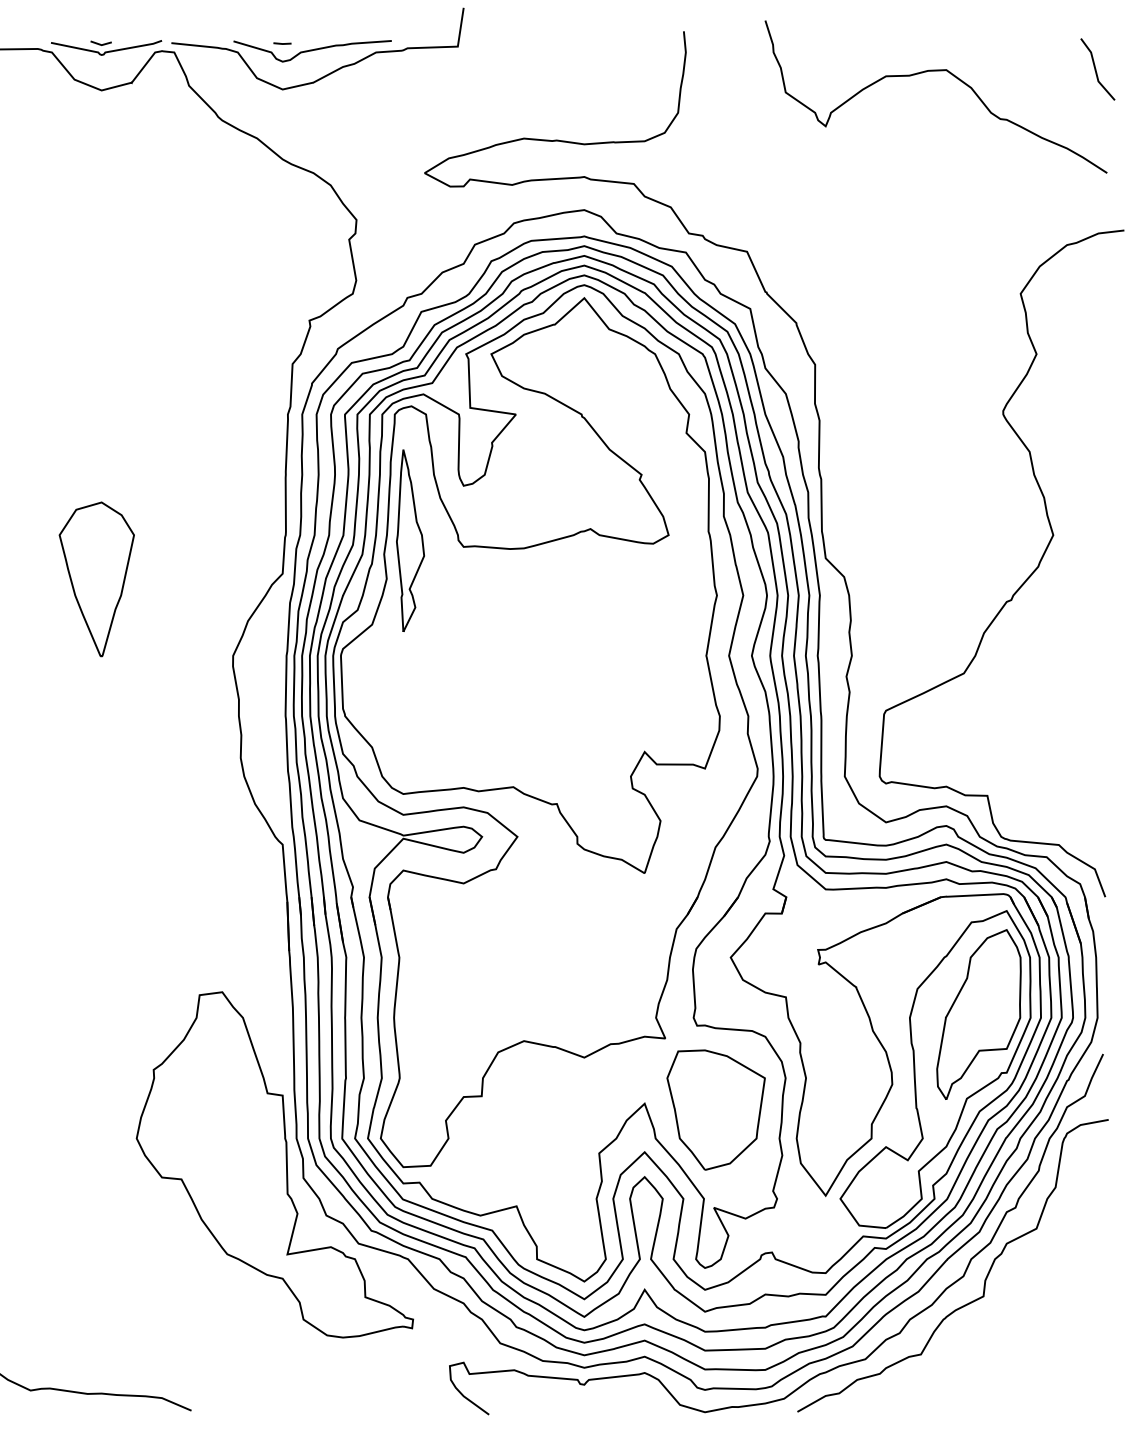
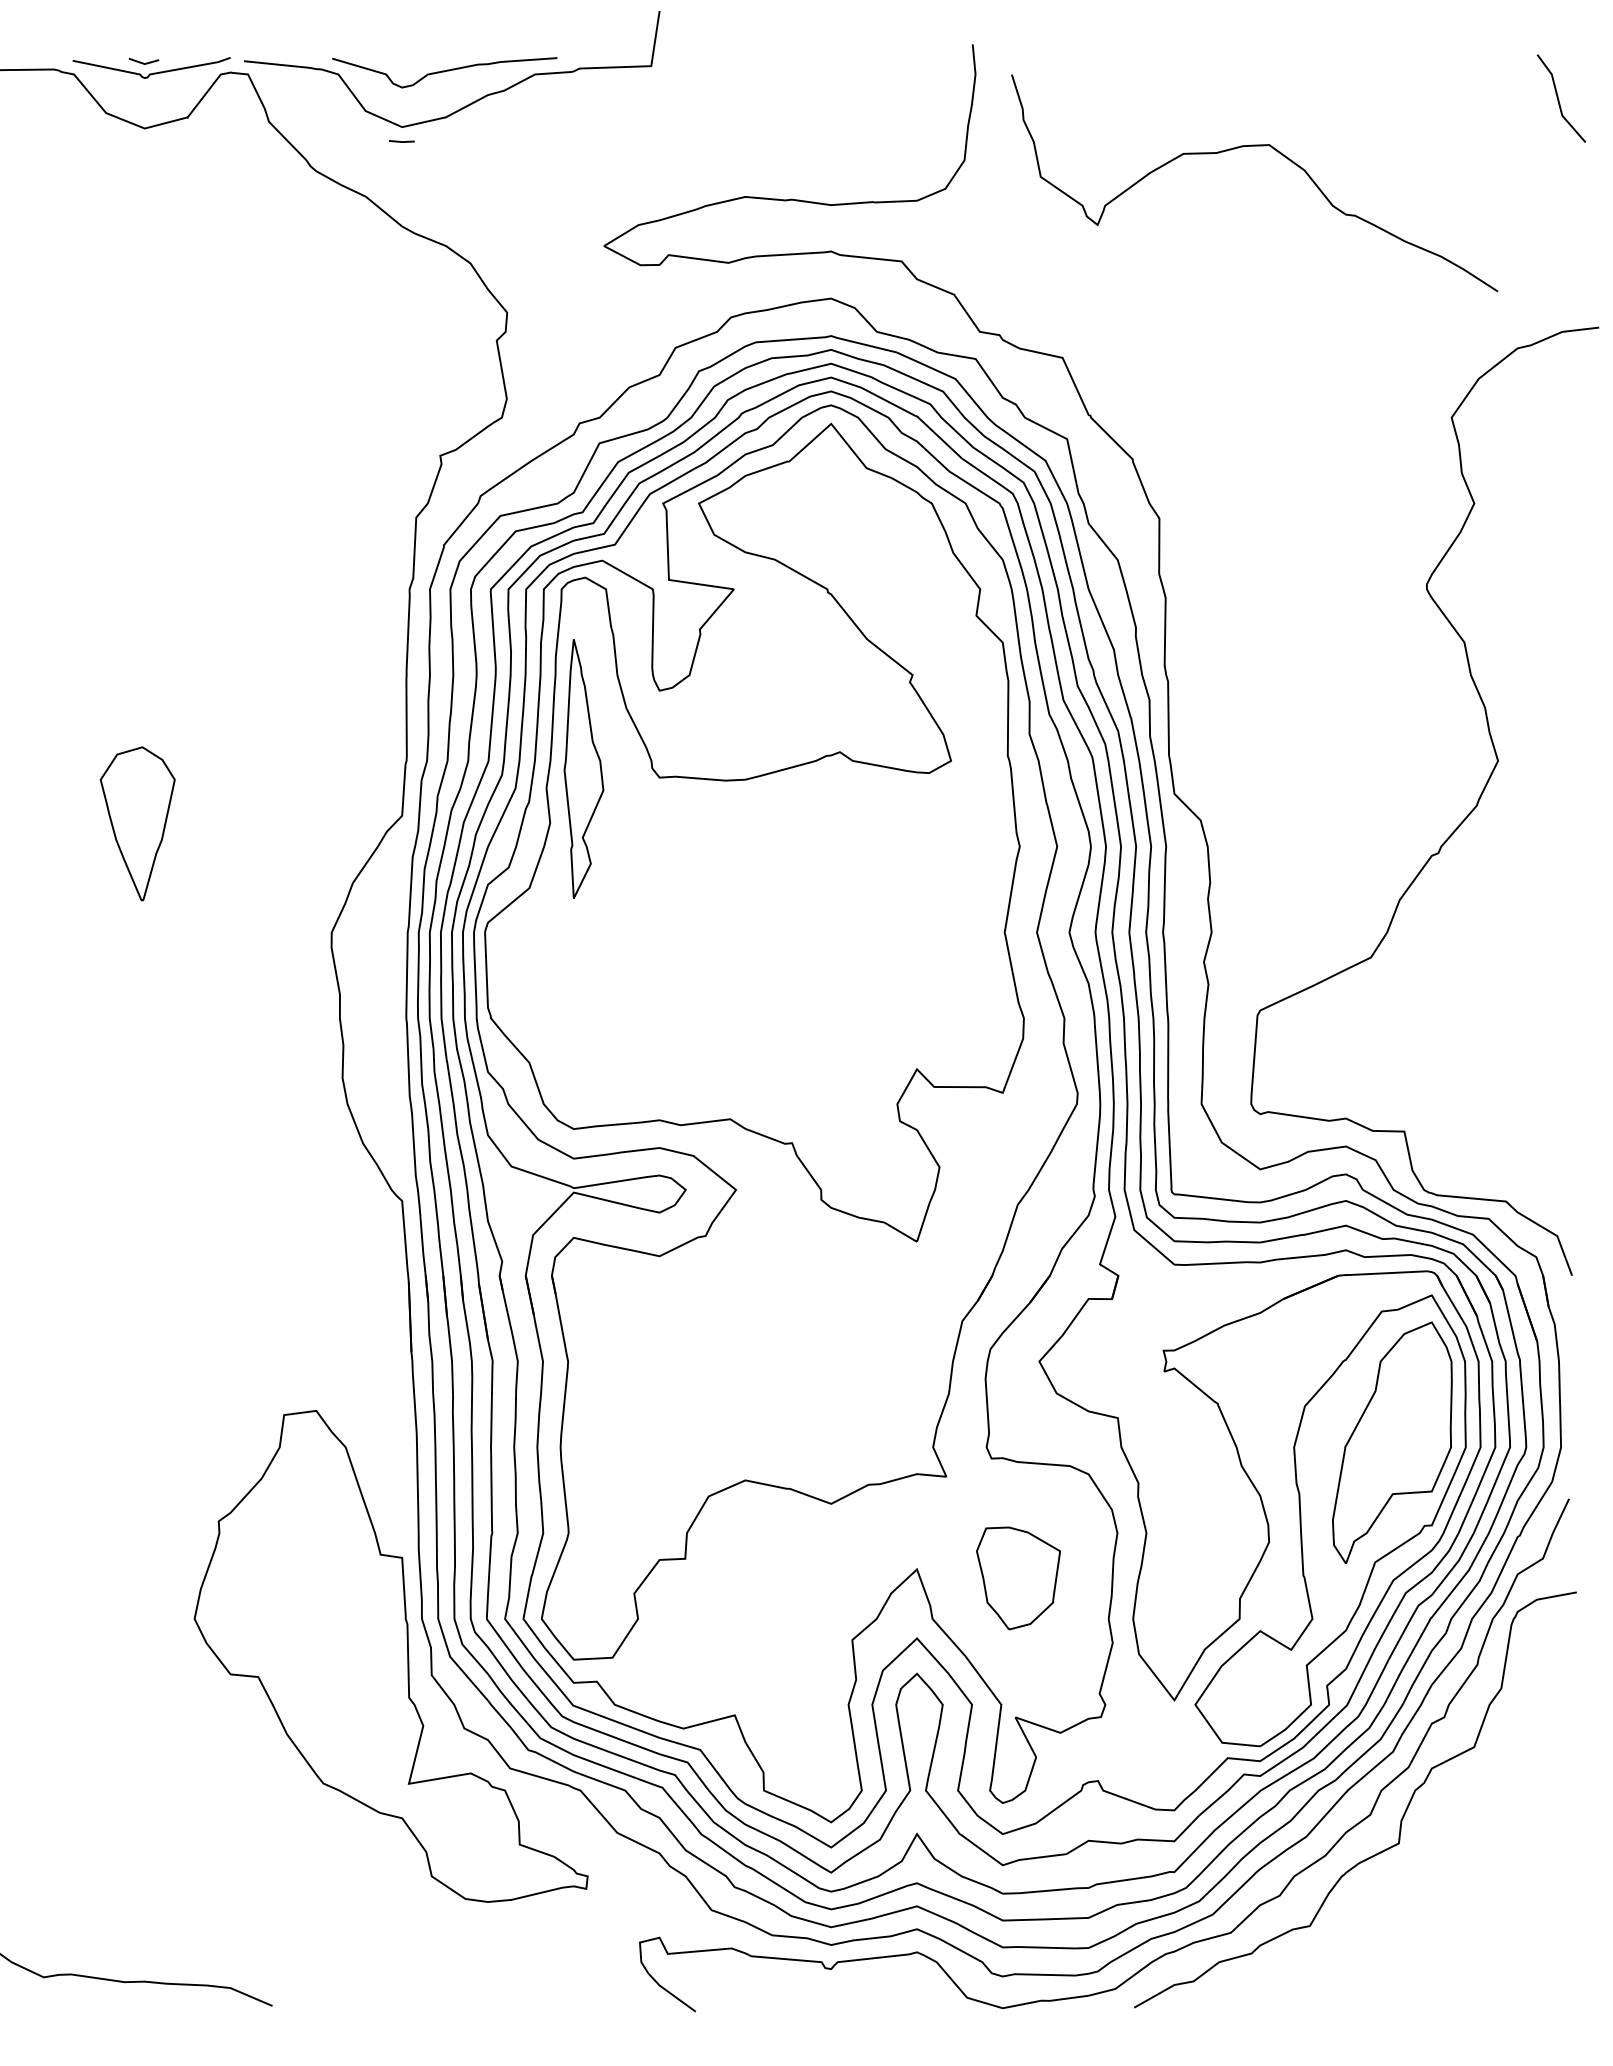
line: (282, 43) -> (401, 141), moved
curve: (935, 71) -> (1253, 147), moved
part: (96, 579) -> (137, 823), size x0.7
part: (715, 1109) -> (1017, 1577), size x0.6

